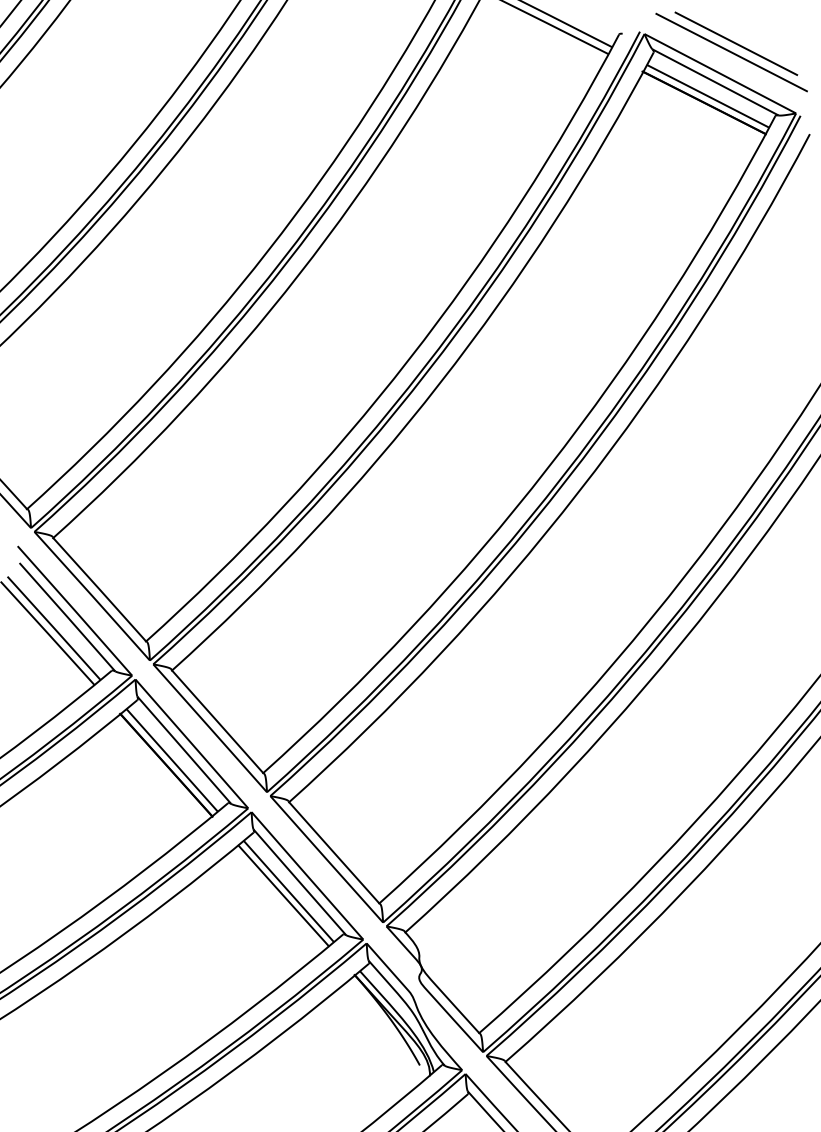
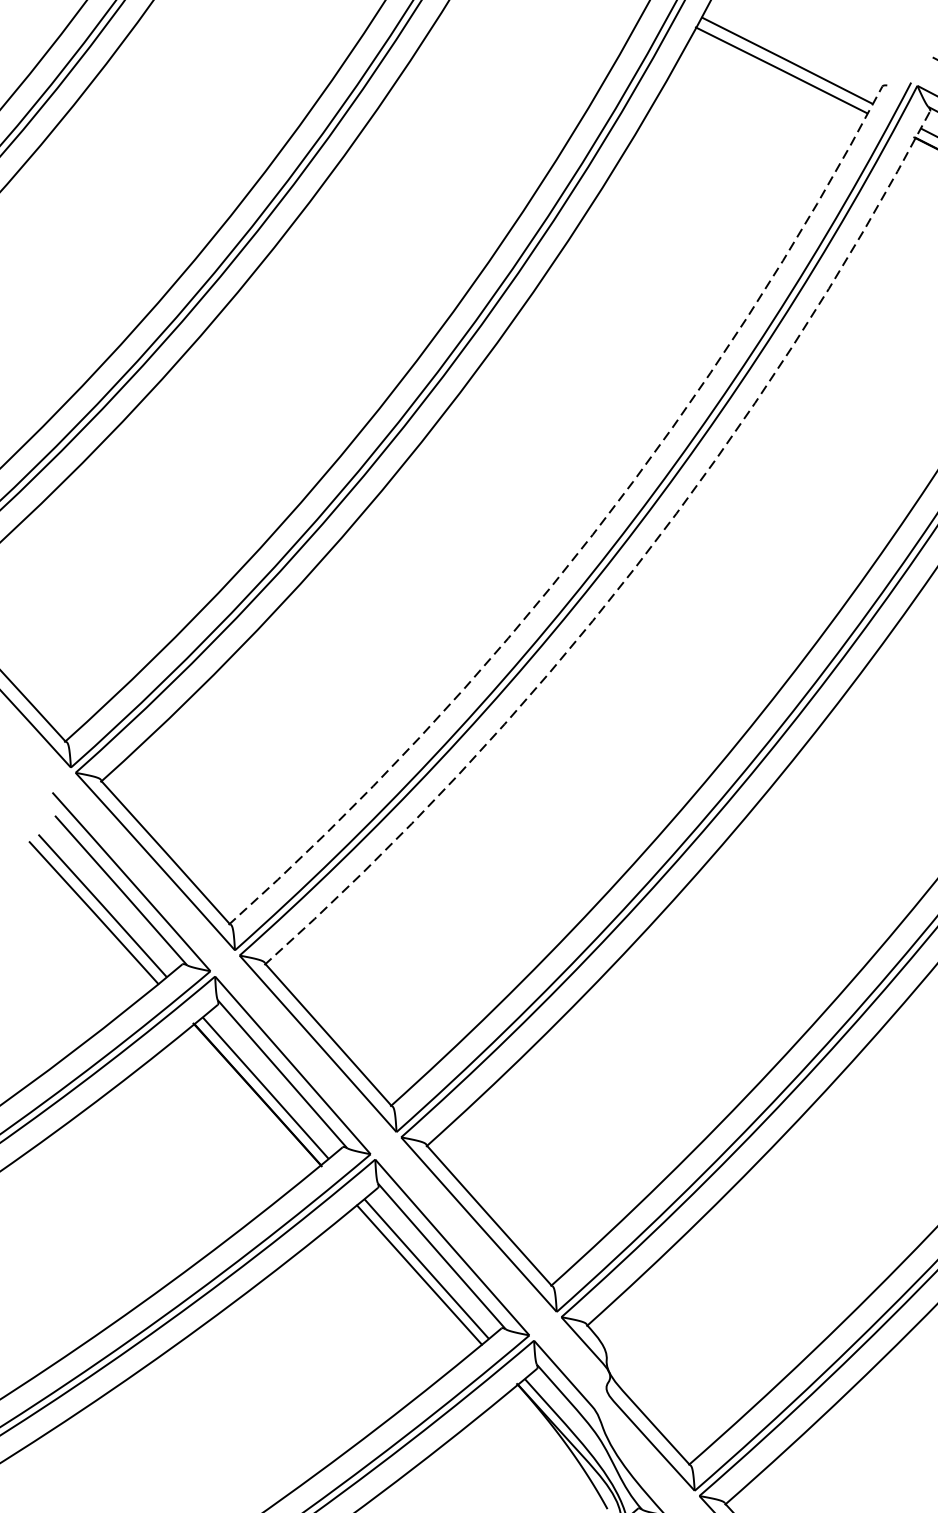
arc: (409, 359) -> (593, 534), solid -> dashed
arc: (439, 383) -> (634, 568), solid -> dashed

